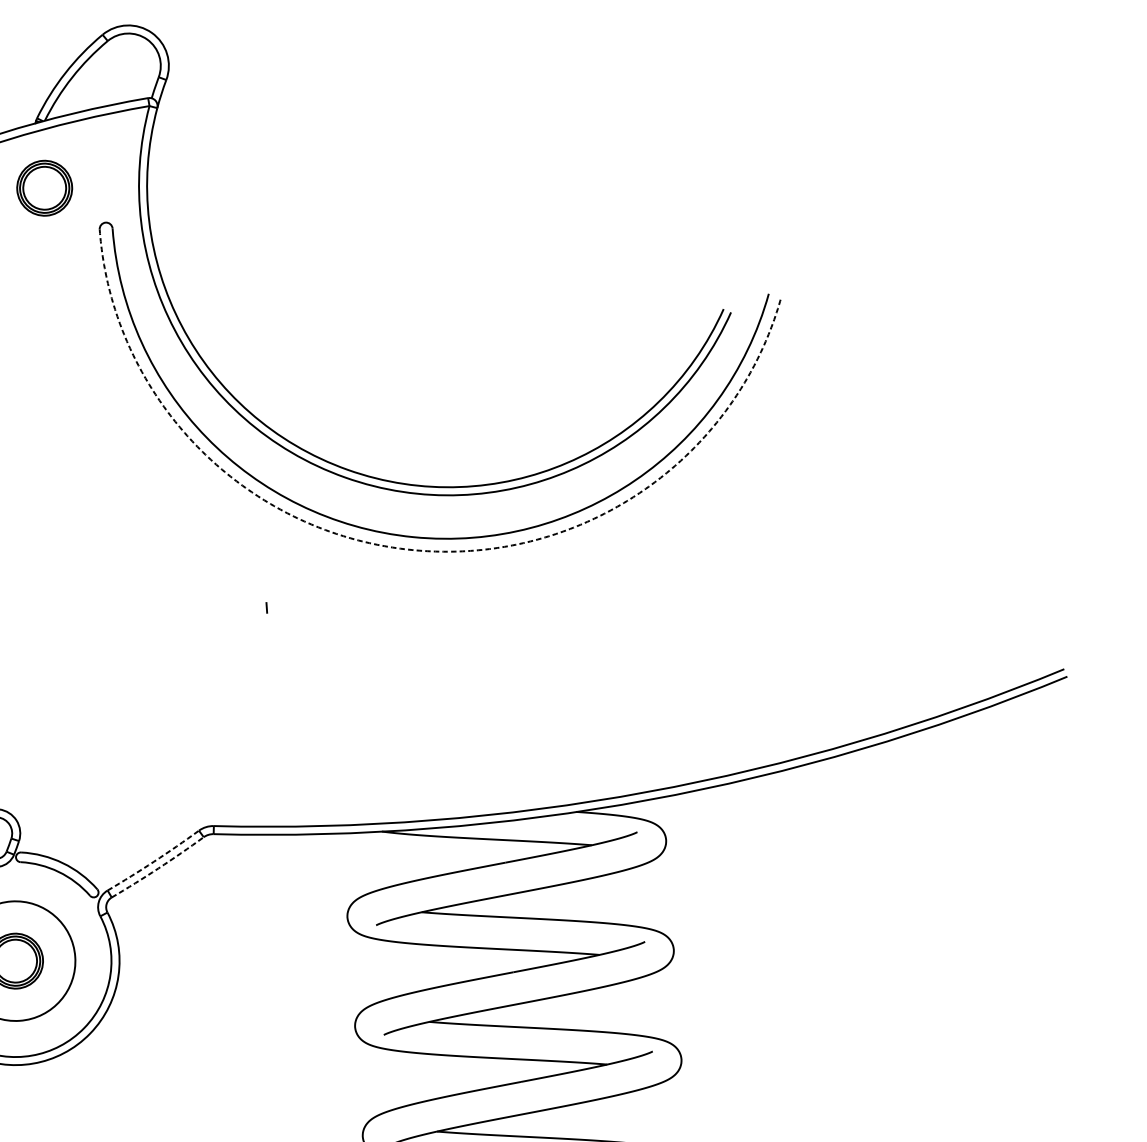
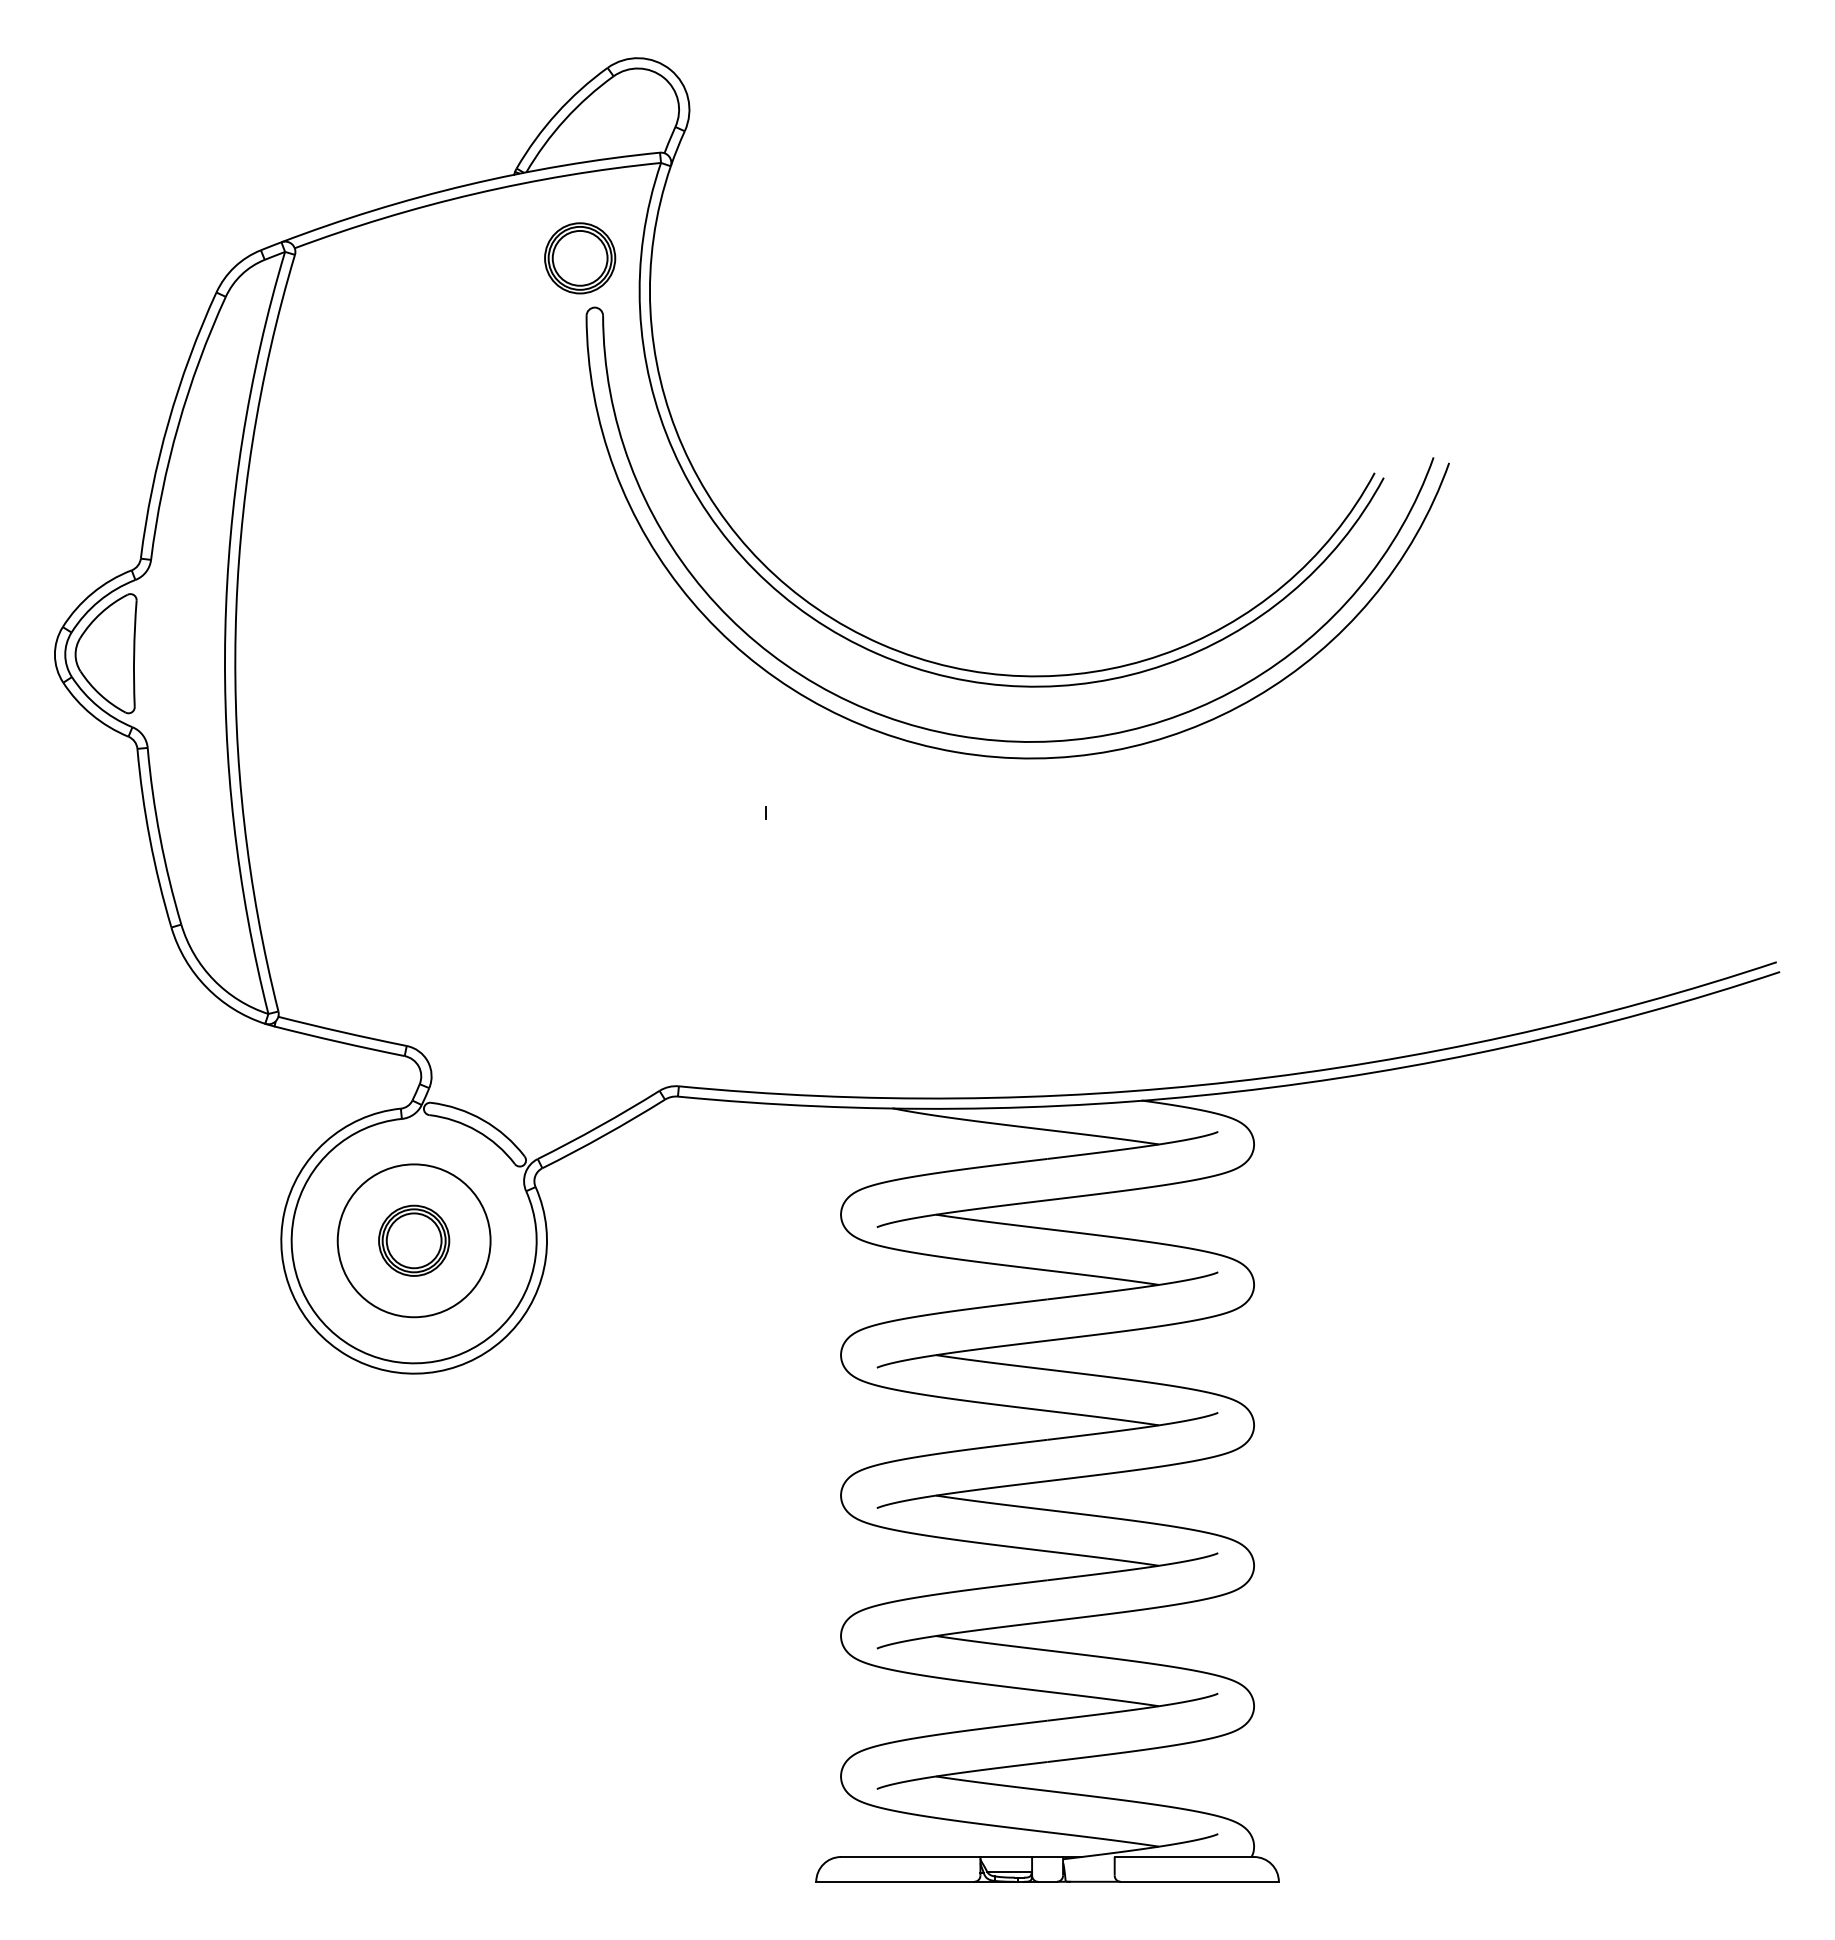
part: (44, 188) -> (580, 258), moved
arc: (412, 550) -> (956, 752), dashed -> solid
arc: (154, 861) -> (599, 1126), dashed -> solid
arc: (158, 868) -> (604, 1135), dashed -> solid

